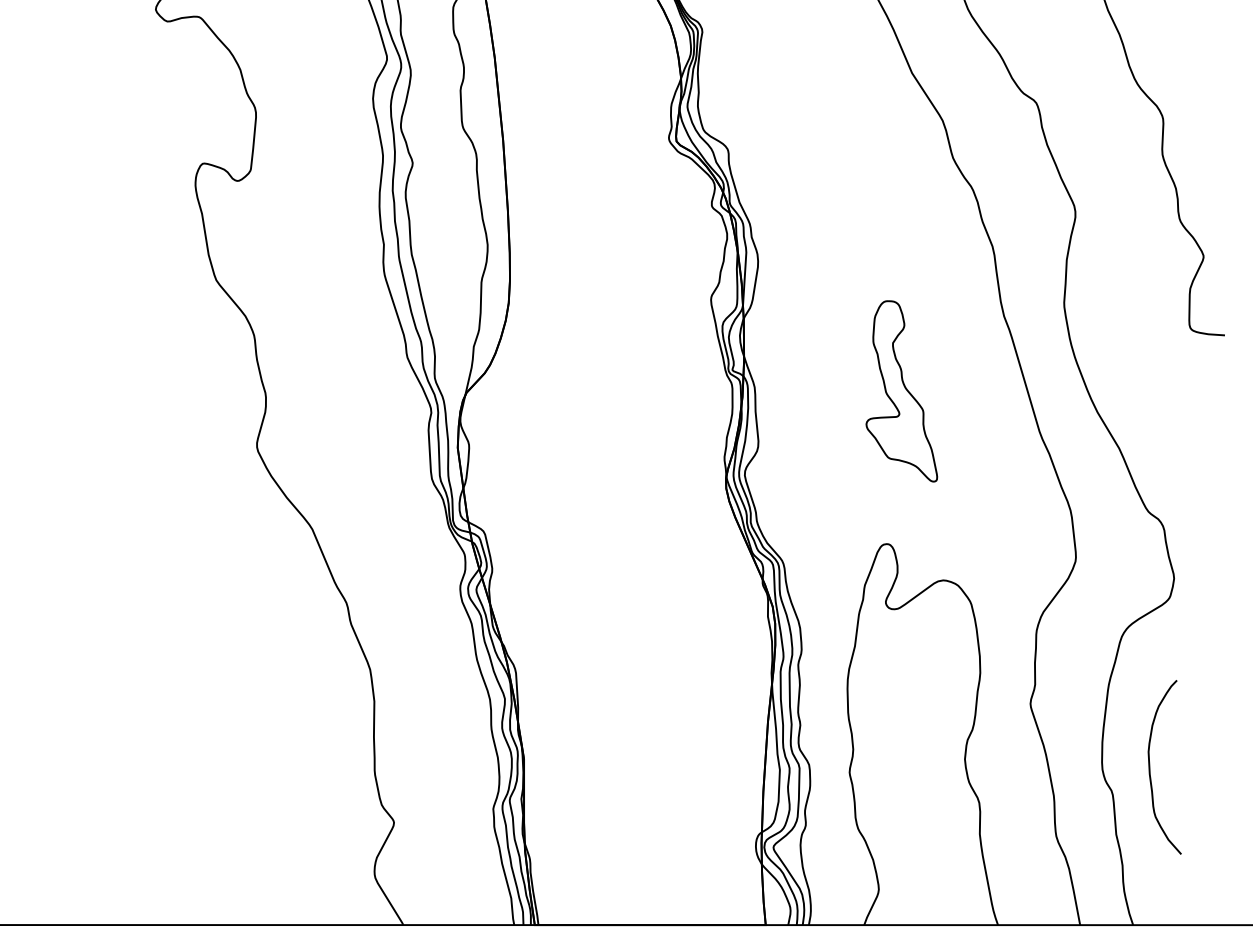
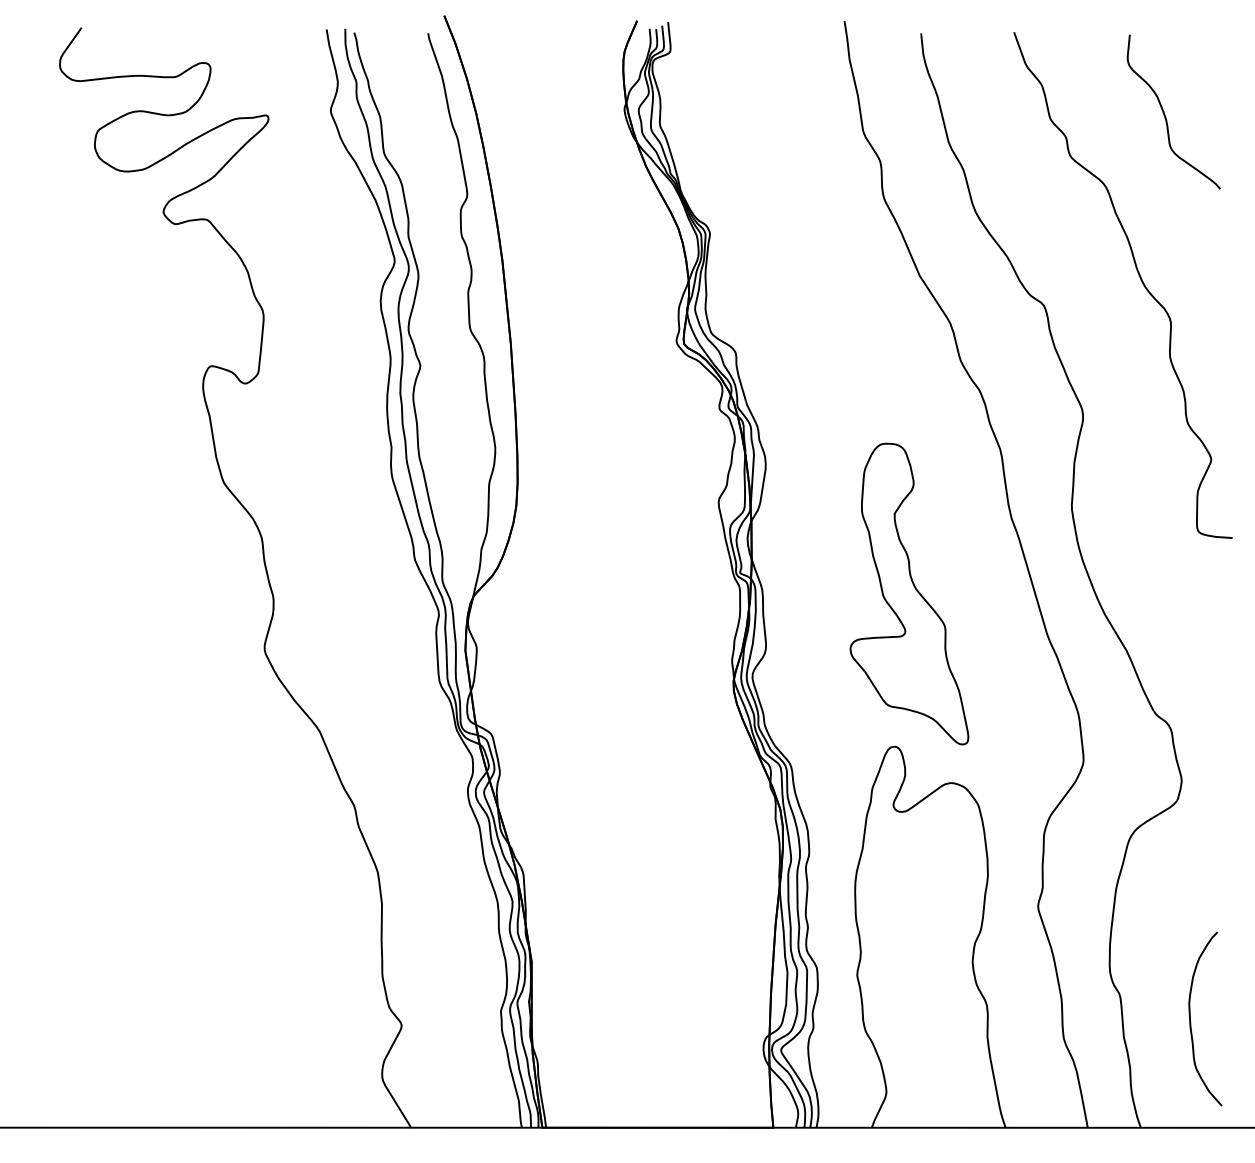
part: (901, 390) -> (909, 593), size x1.67
curve: (1150, 769) -> (1191, 1021), moved

